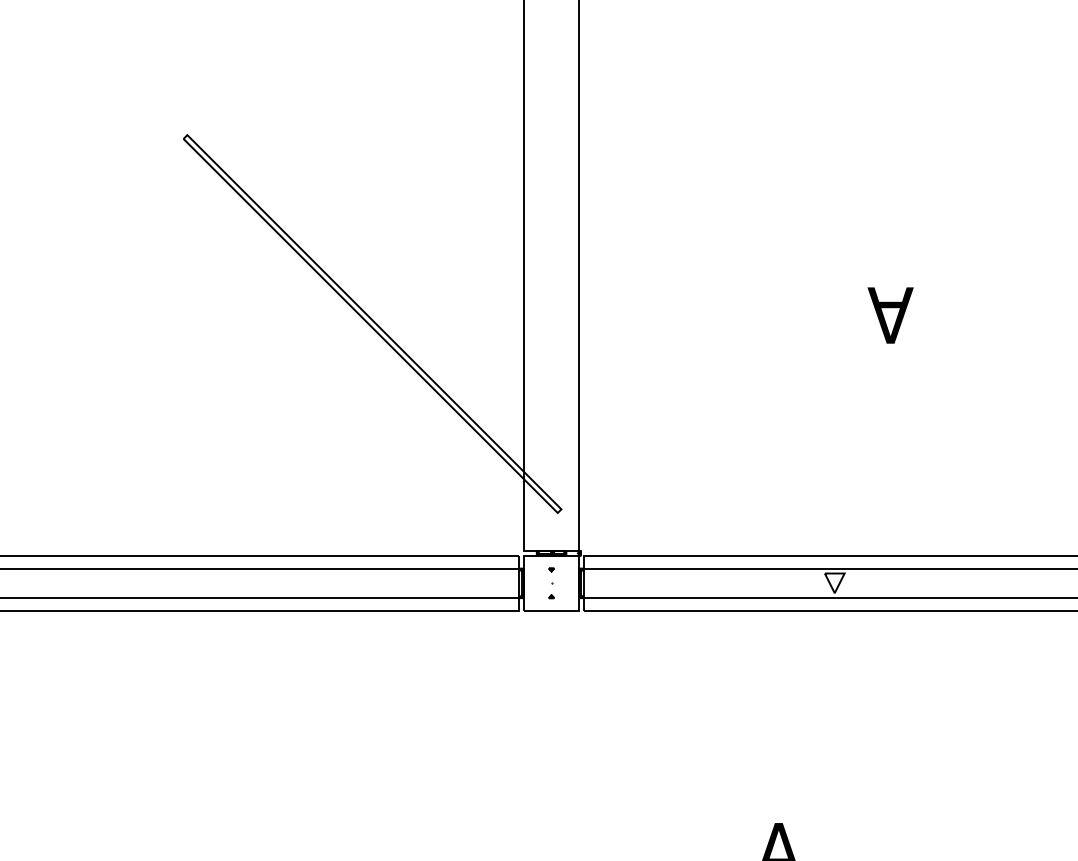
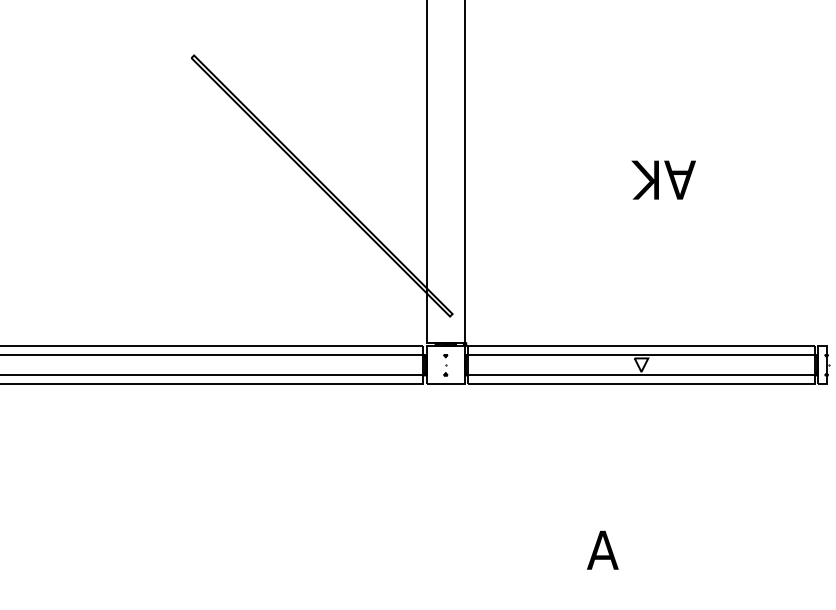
text: (839, 314) -> (644, 179), A -> AK

